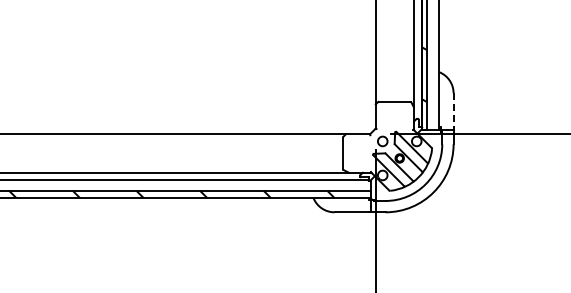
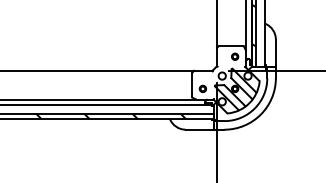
line: (453, 110) -> (275, 52), dashed -> solid
part: (399, 115) -> (234, 56), added
part: (357, 158) -> (203, 88), added

